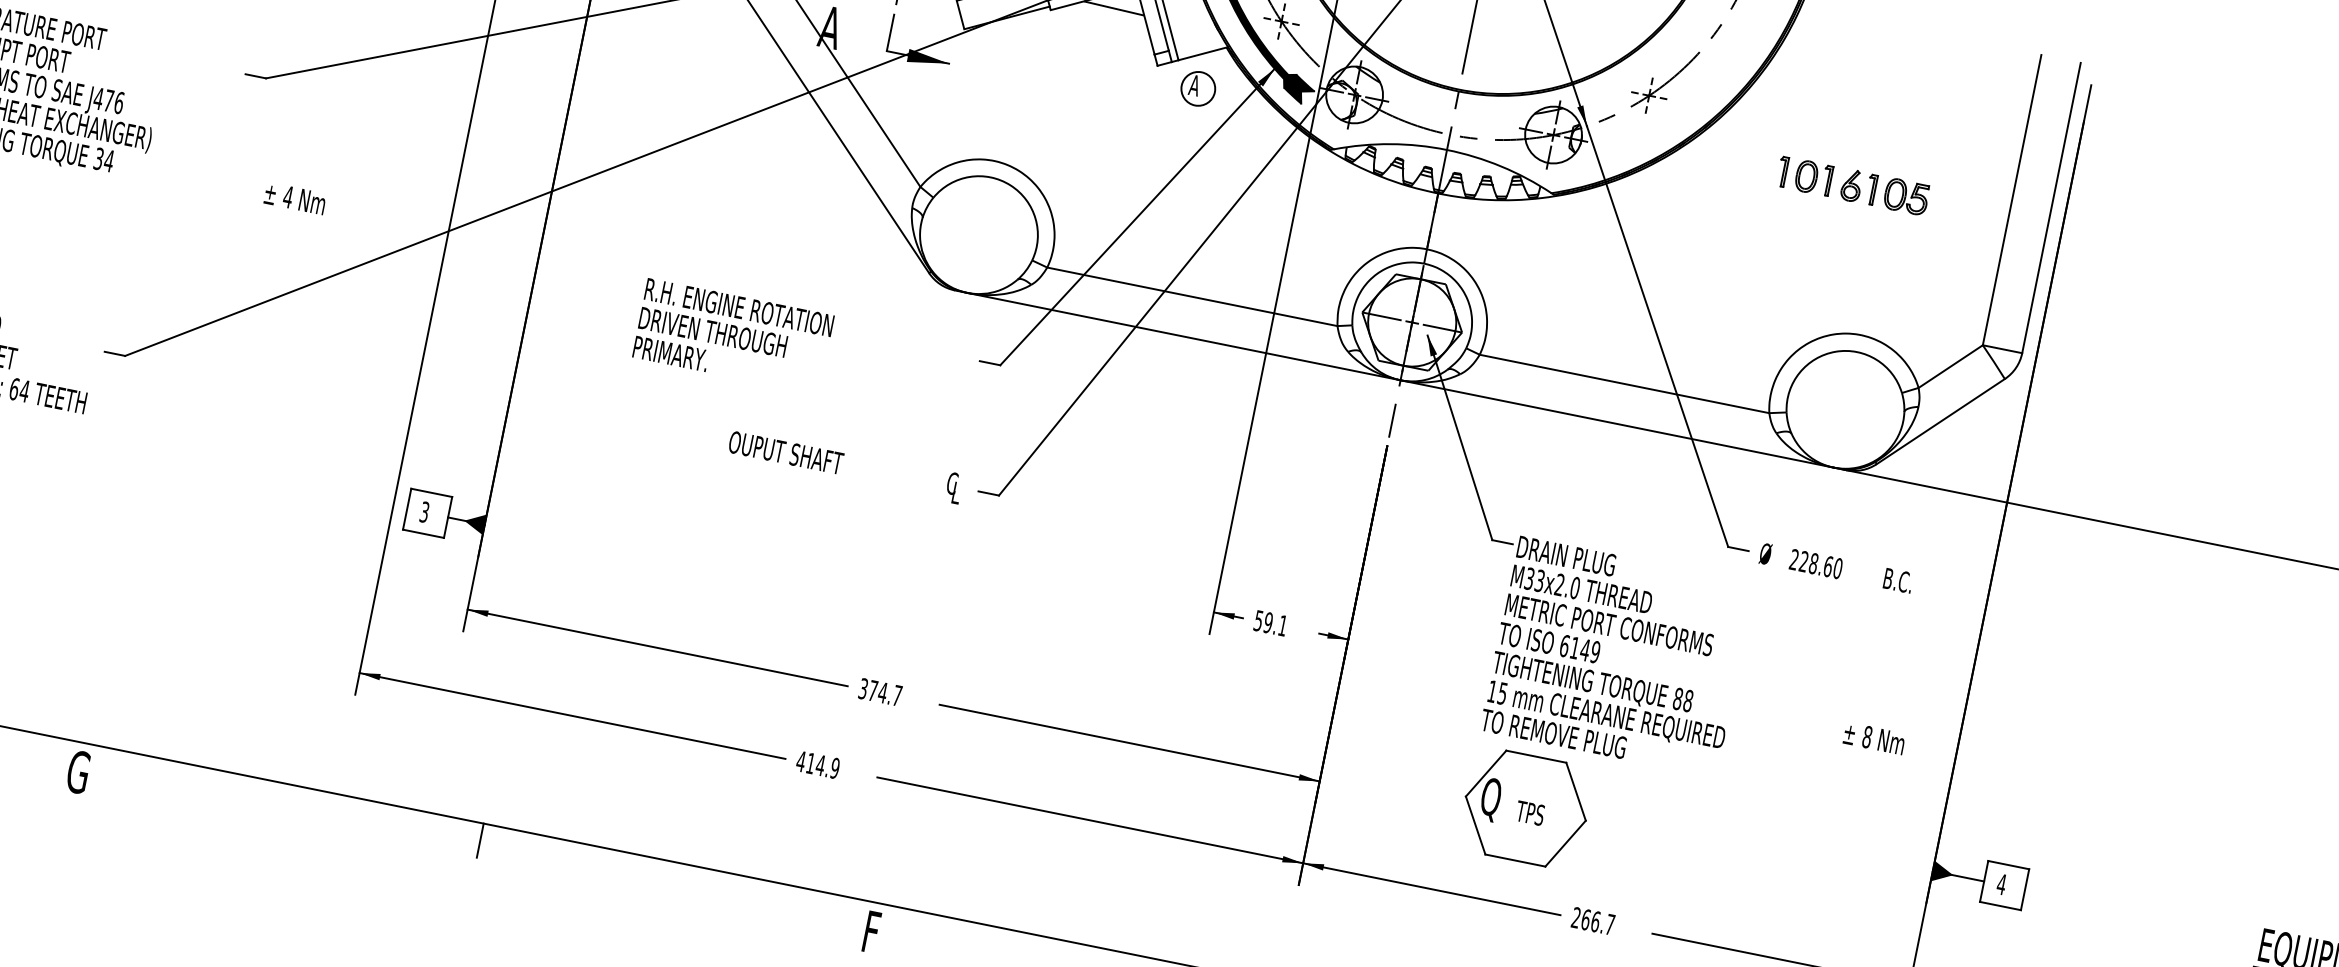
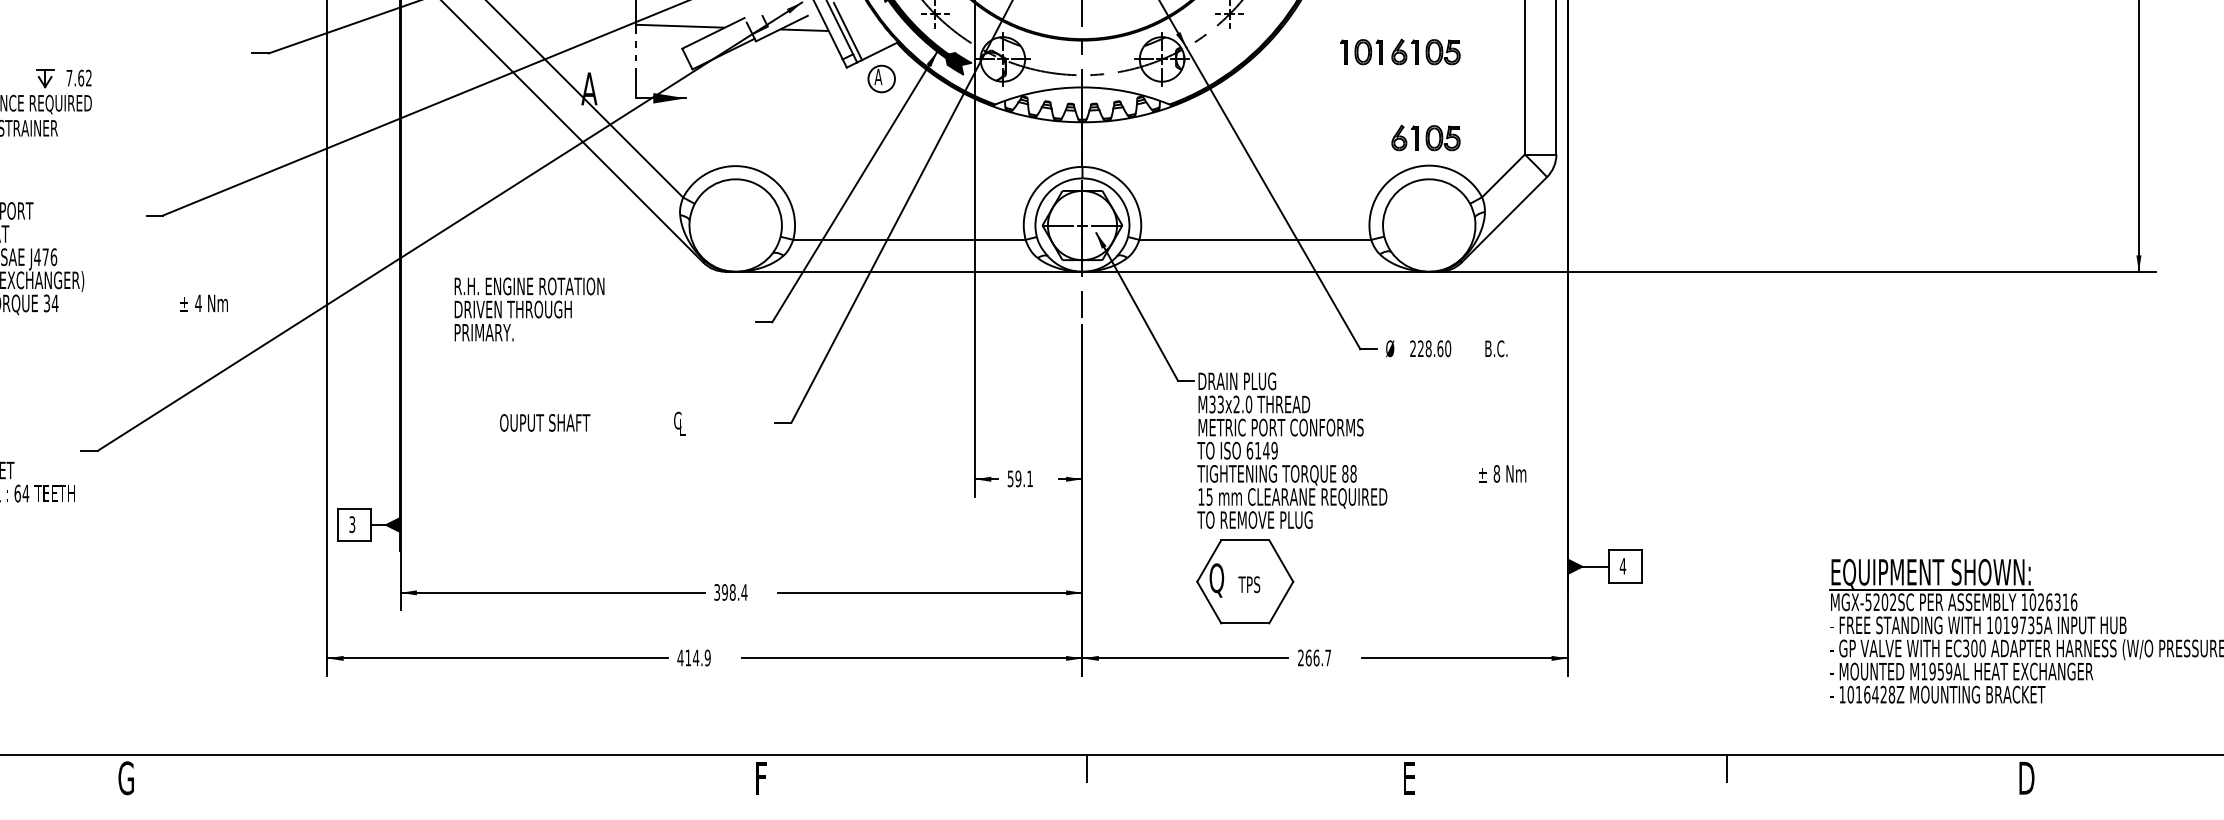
part: (1862, 298) -> (1425, 137), added
text: (733, 336) -> (529, 309), moved
text: (845, 465) -> (592, 423), moved
text: (885, 693) -> (734, 592), 374.7 -> 398.4
line: (480, 840) -> (446, 768), removed

